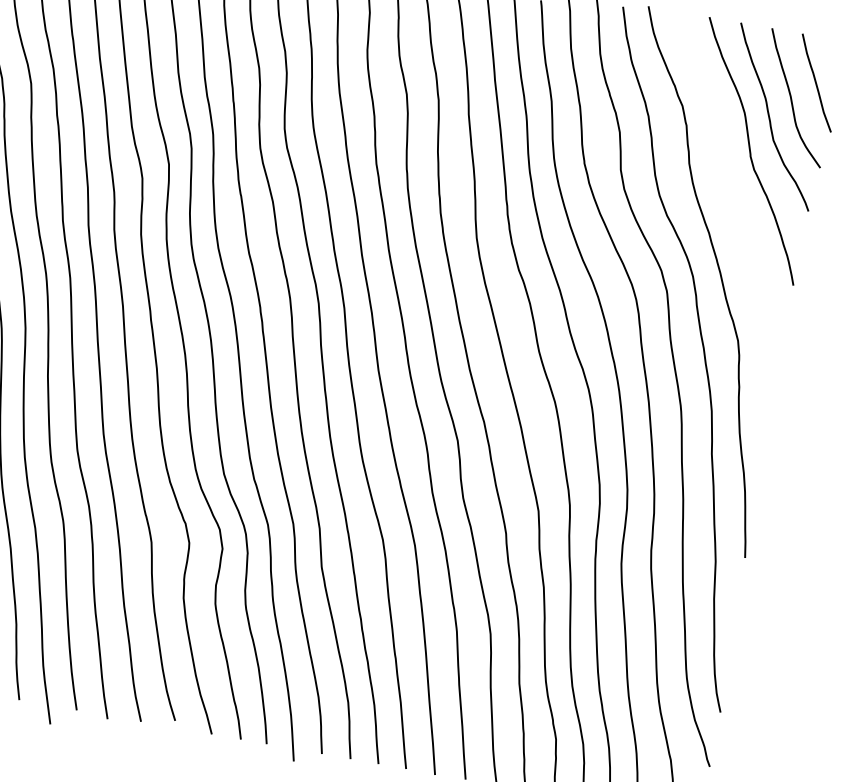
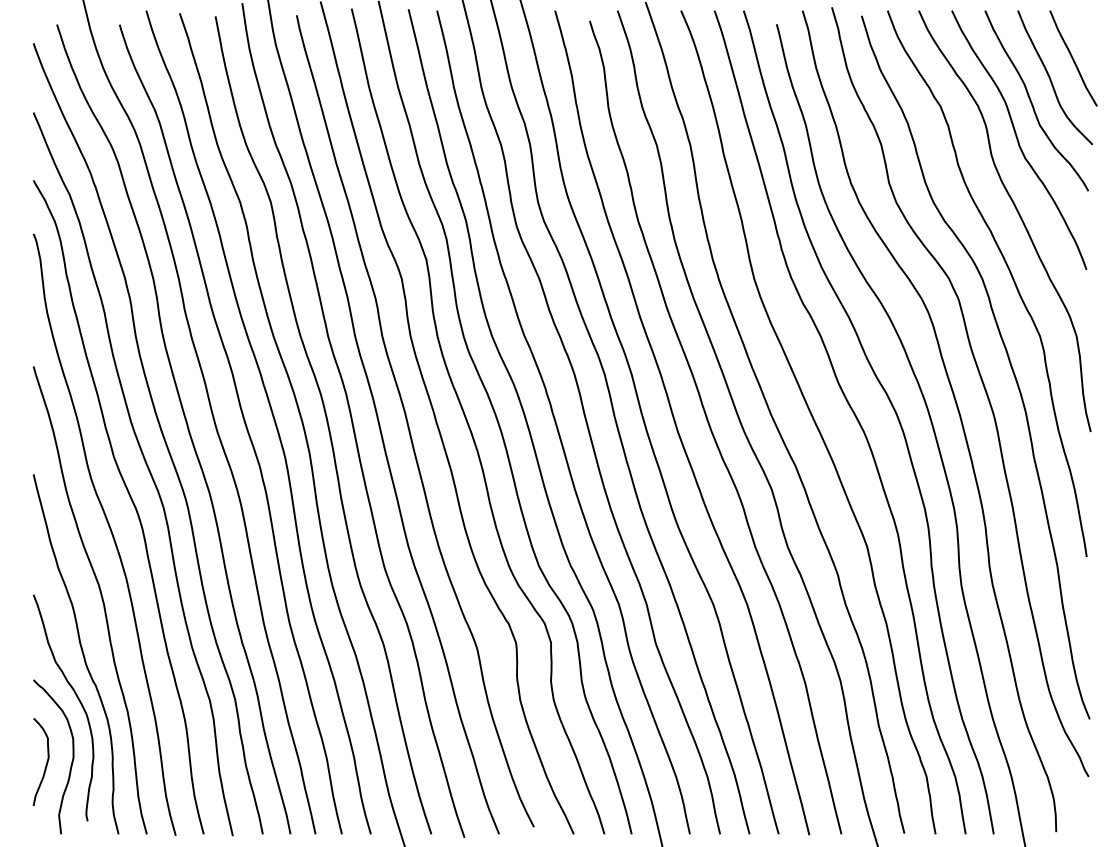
curve: (738, 222) -> (1018, 215), added

